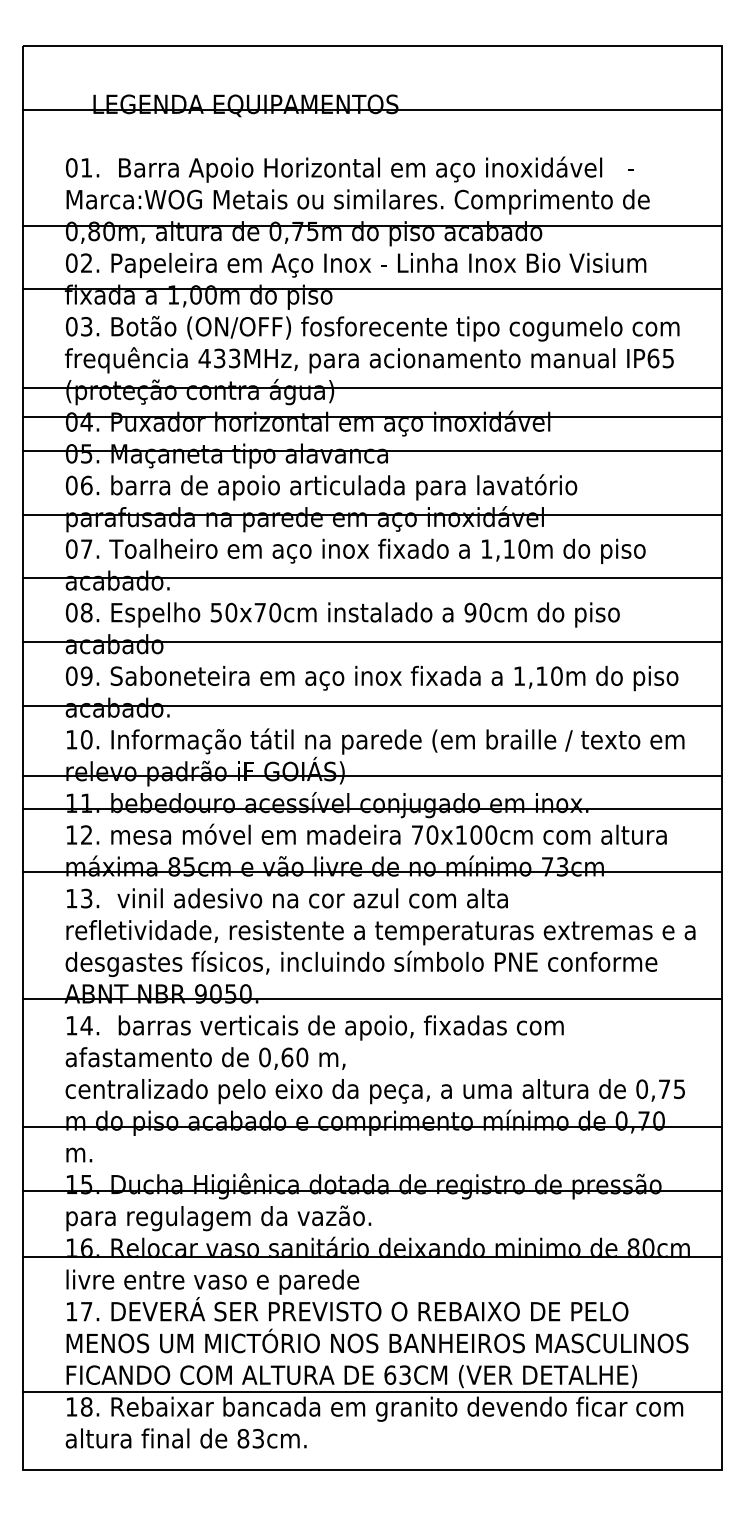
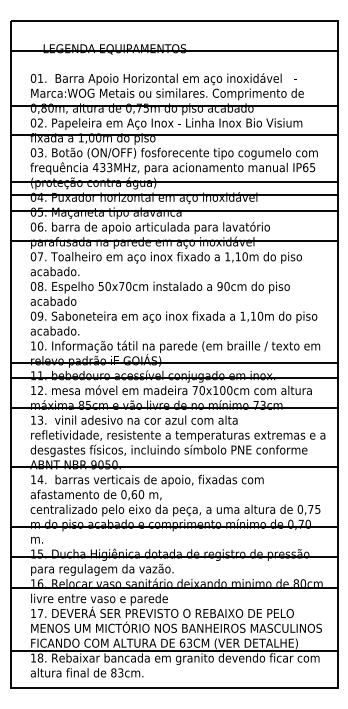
line: (370, 578) -> (173, 270), removed
line: (370, 642) -> (173, 300), removed
line: (370, 706) -> (173, 330), removed

